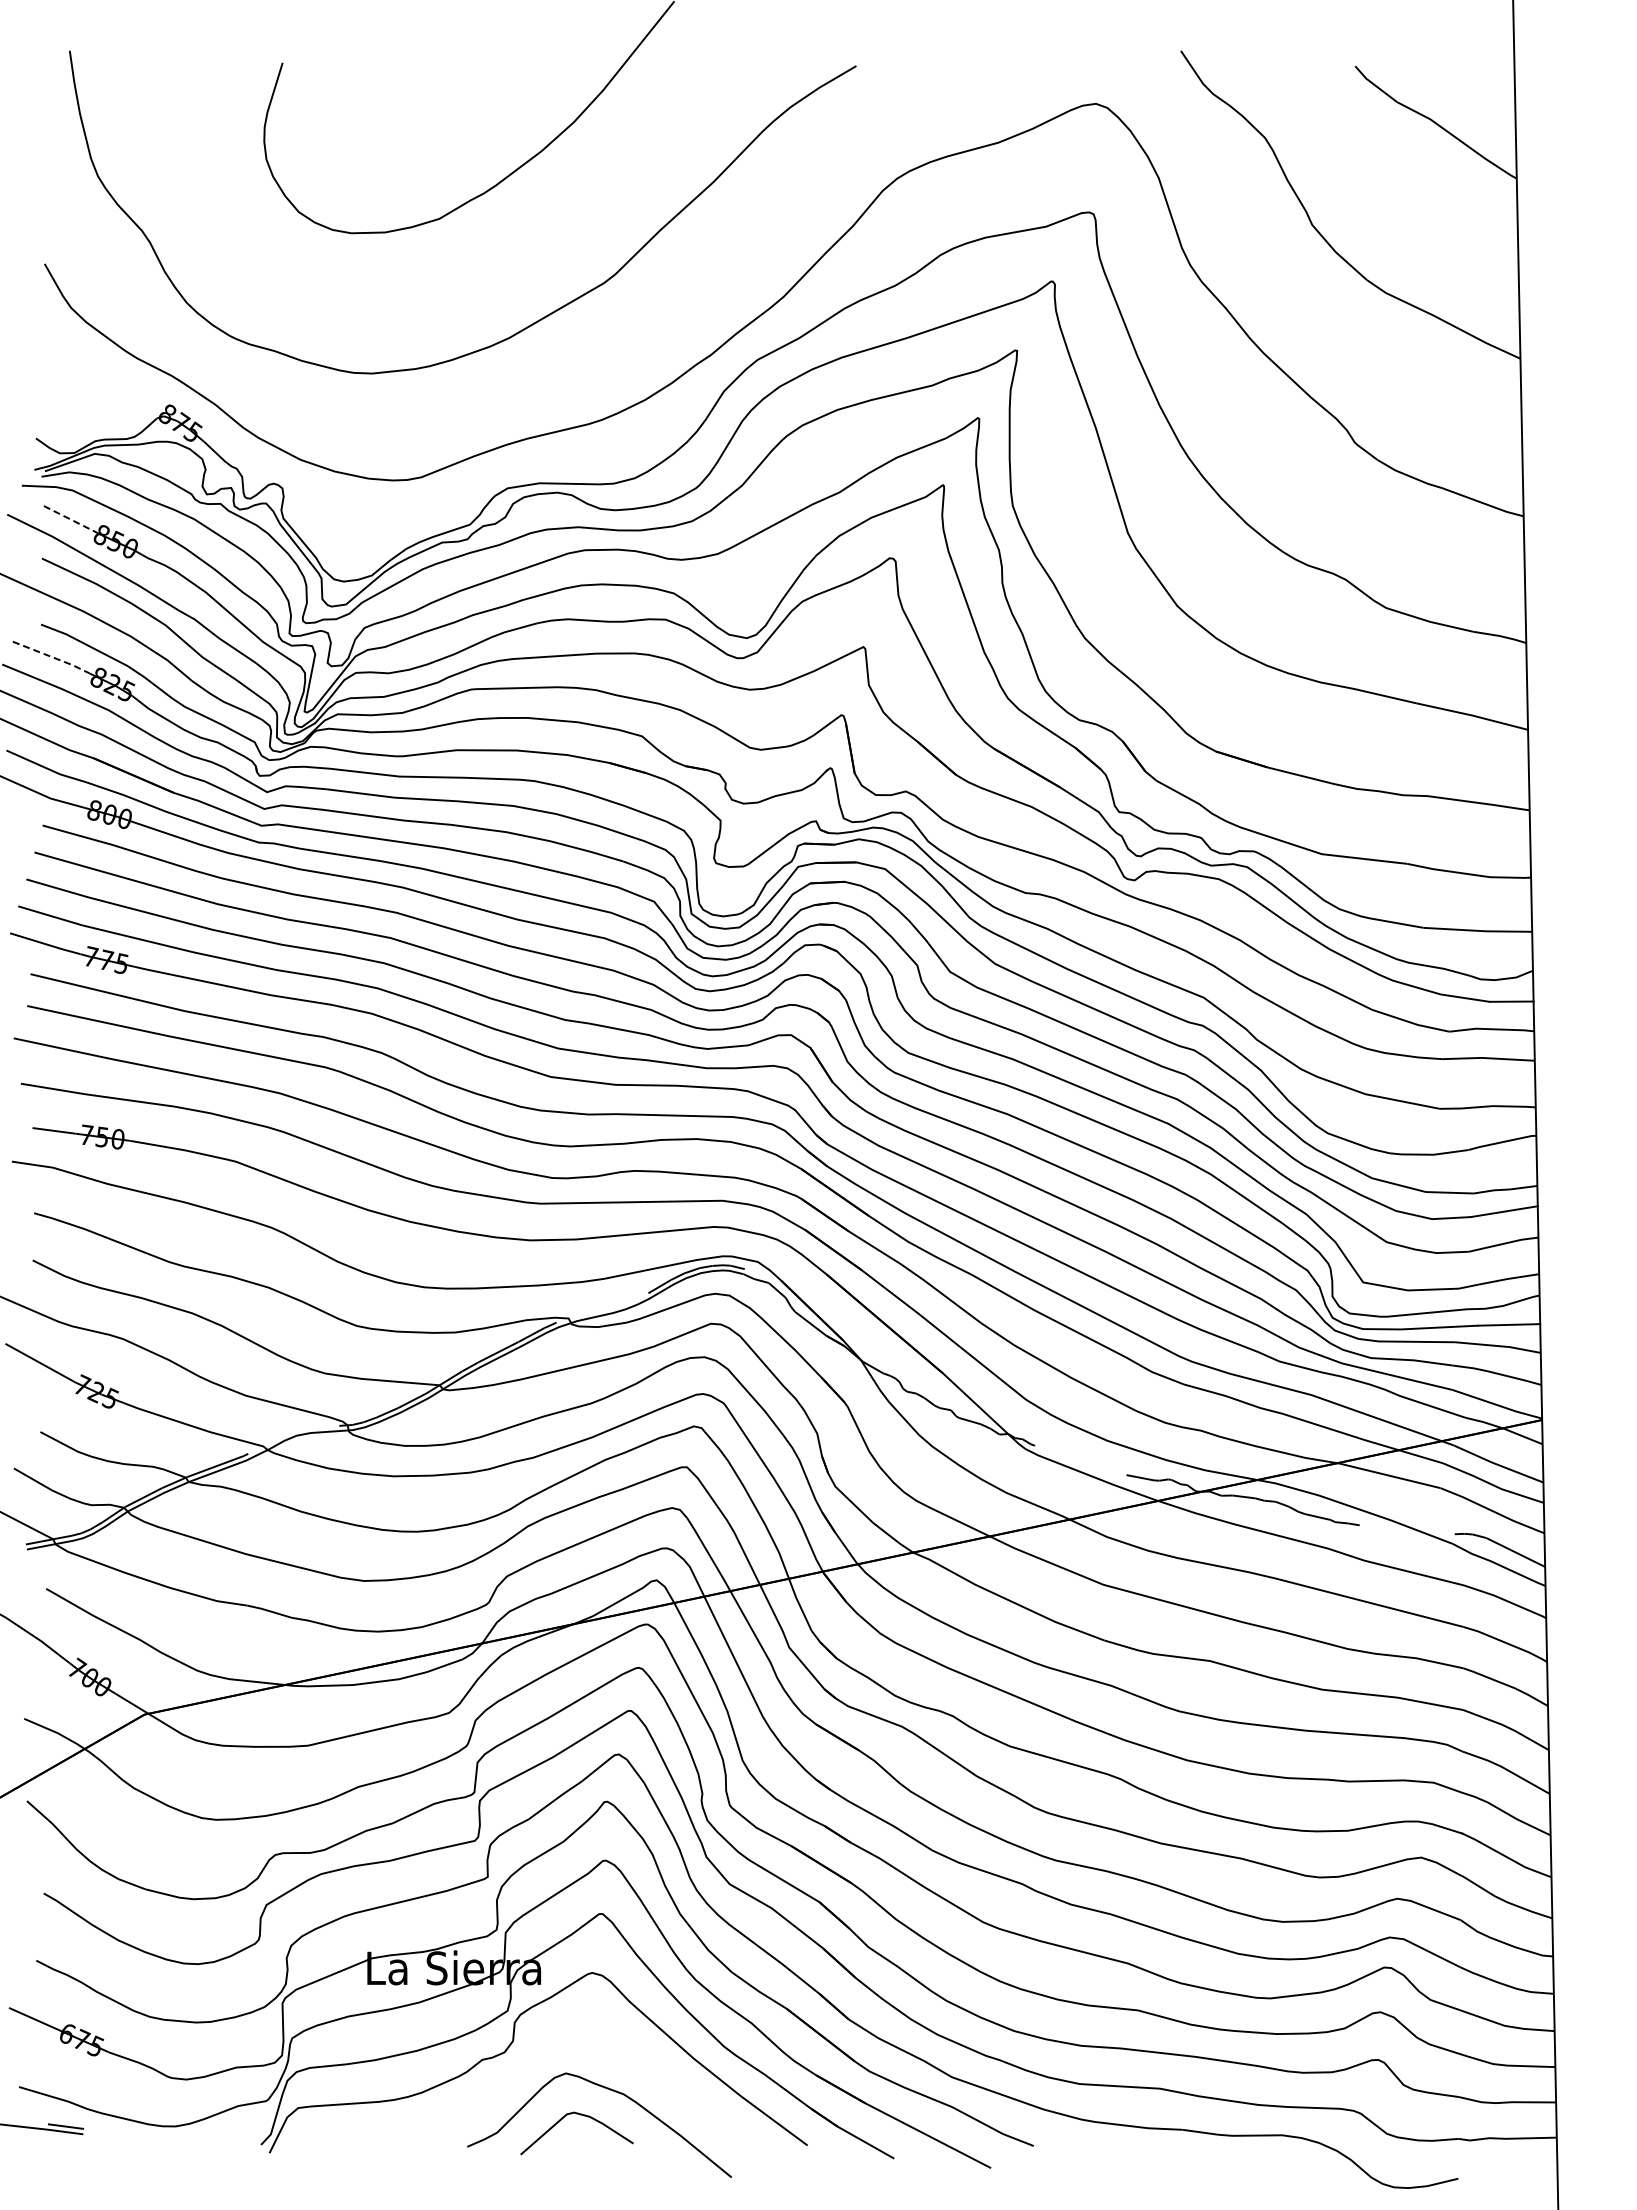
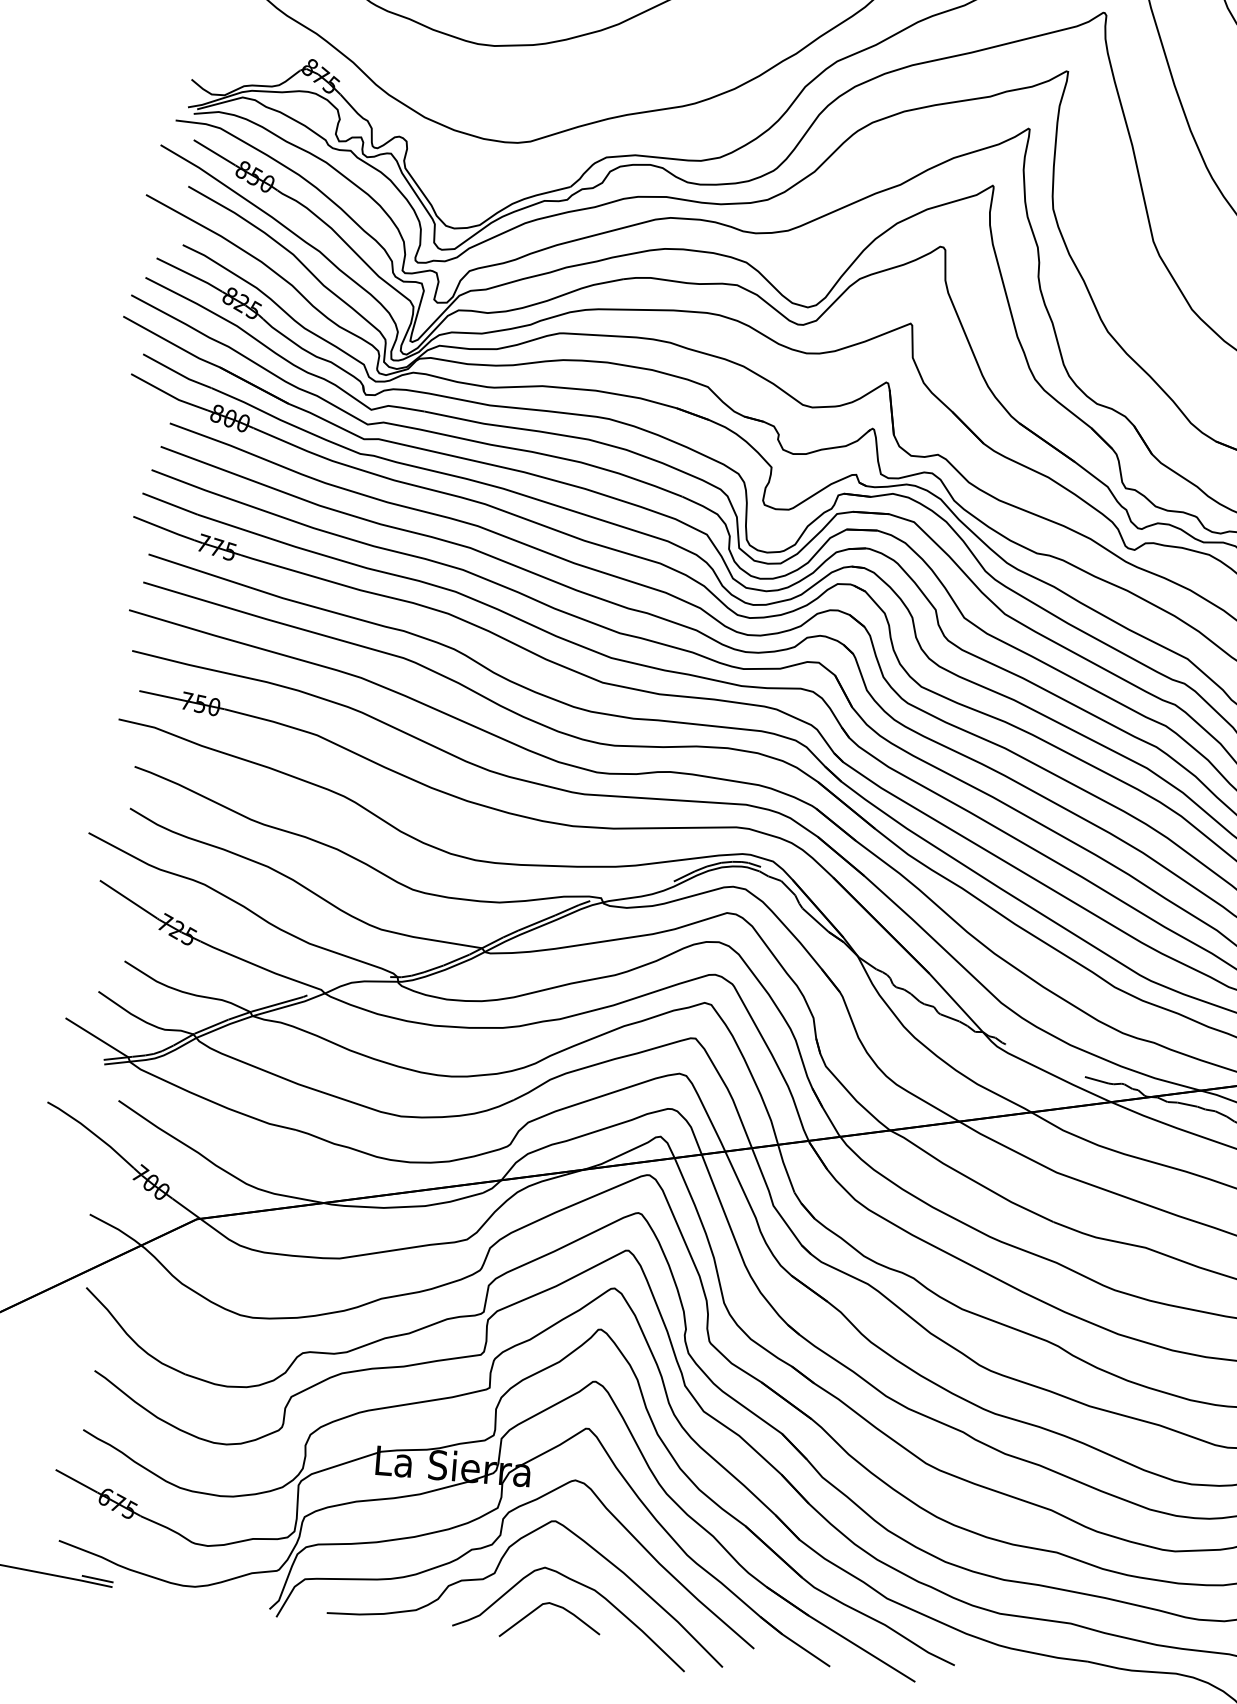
line: (68, 518) -> (214, 152), dashed -> solid
line: (52, 657) -> (190, 275), dashed -> solid
curve: (513, 2078) -> (498, 1568), added

